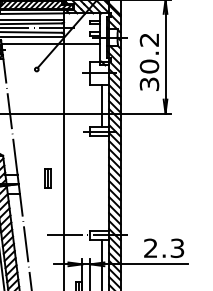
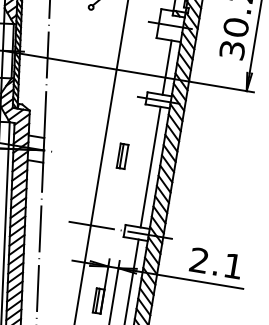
part: (47, 178) -> (121, 155), moved
line: (102, 183) -> (151, 167), added
text: (177, 248) -> (233, 266), 2.3 -> 2.1

